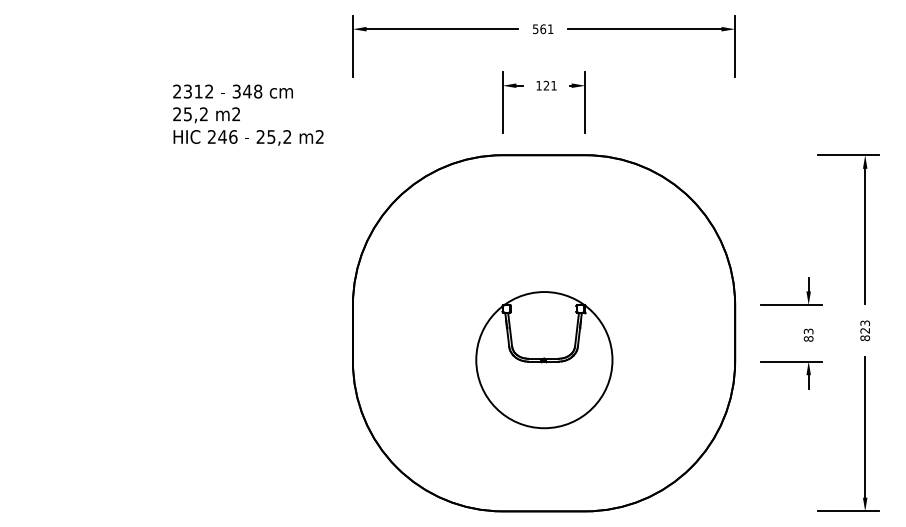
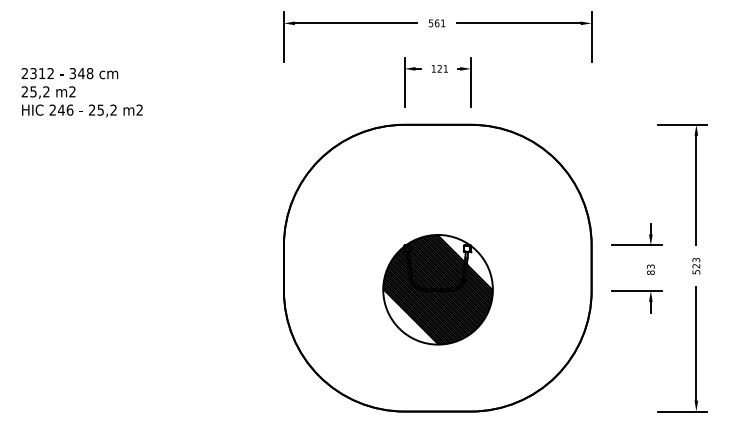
text: (248, 114) -> (82, 92), moved
text: (865, 338) -> (696, 272), 823 -> 523
hatch: (544, 360) -> (438, 290), added

